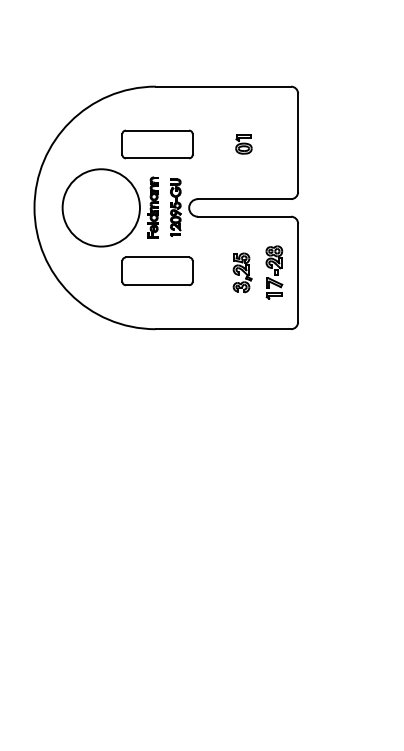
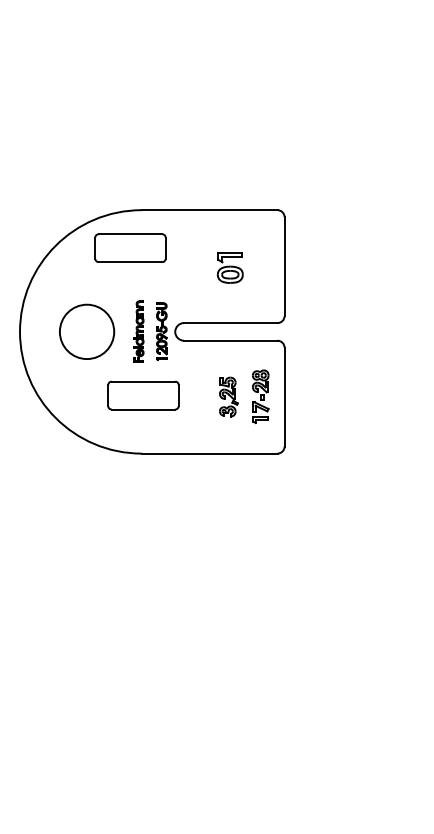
part: (157, 143) -> (130, 247), moved
part: (243, 144) -> (229, 268), size x1.6
circle: (100, 207) -> (86, 331), size x0.7

